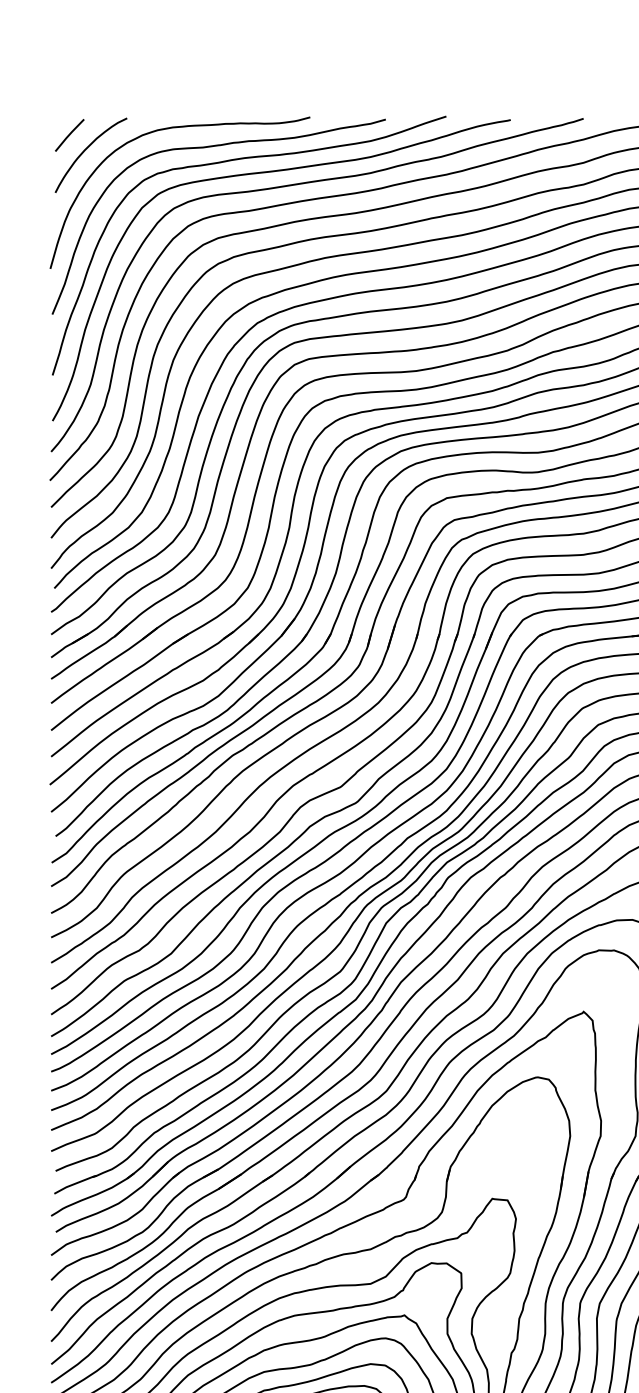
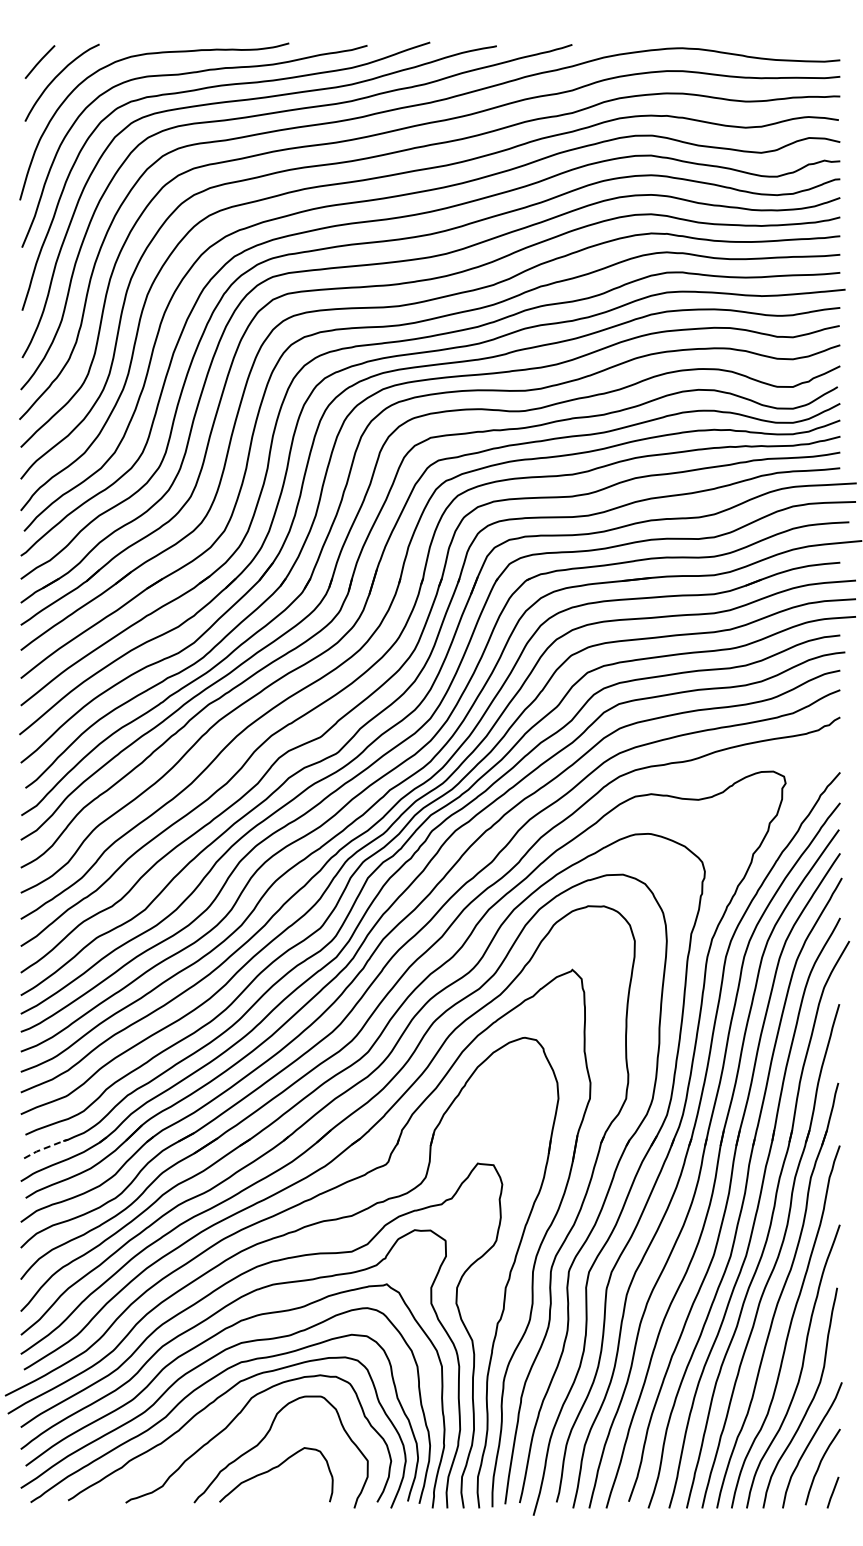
line: (74, 1184) -> (45, 1148), solid -> dashed

